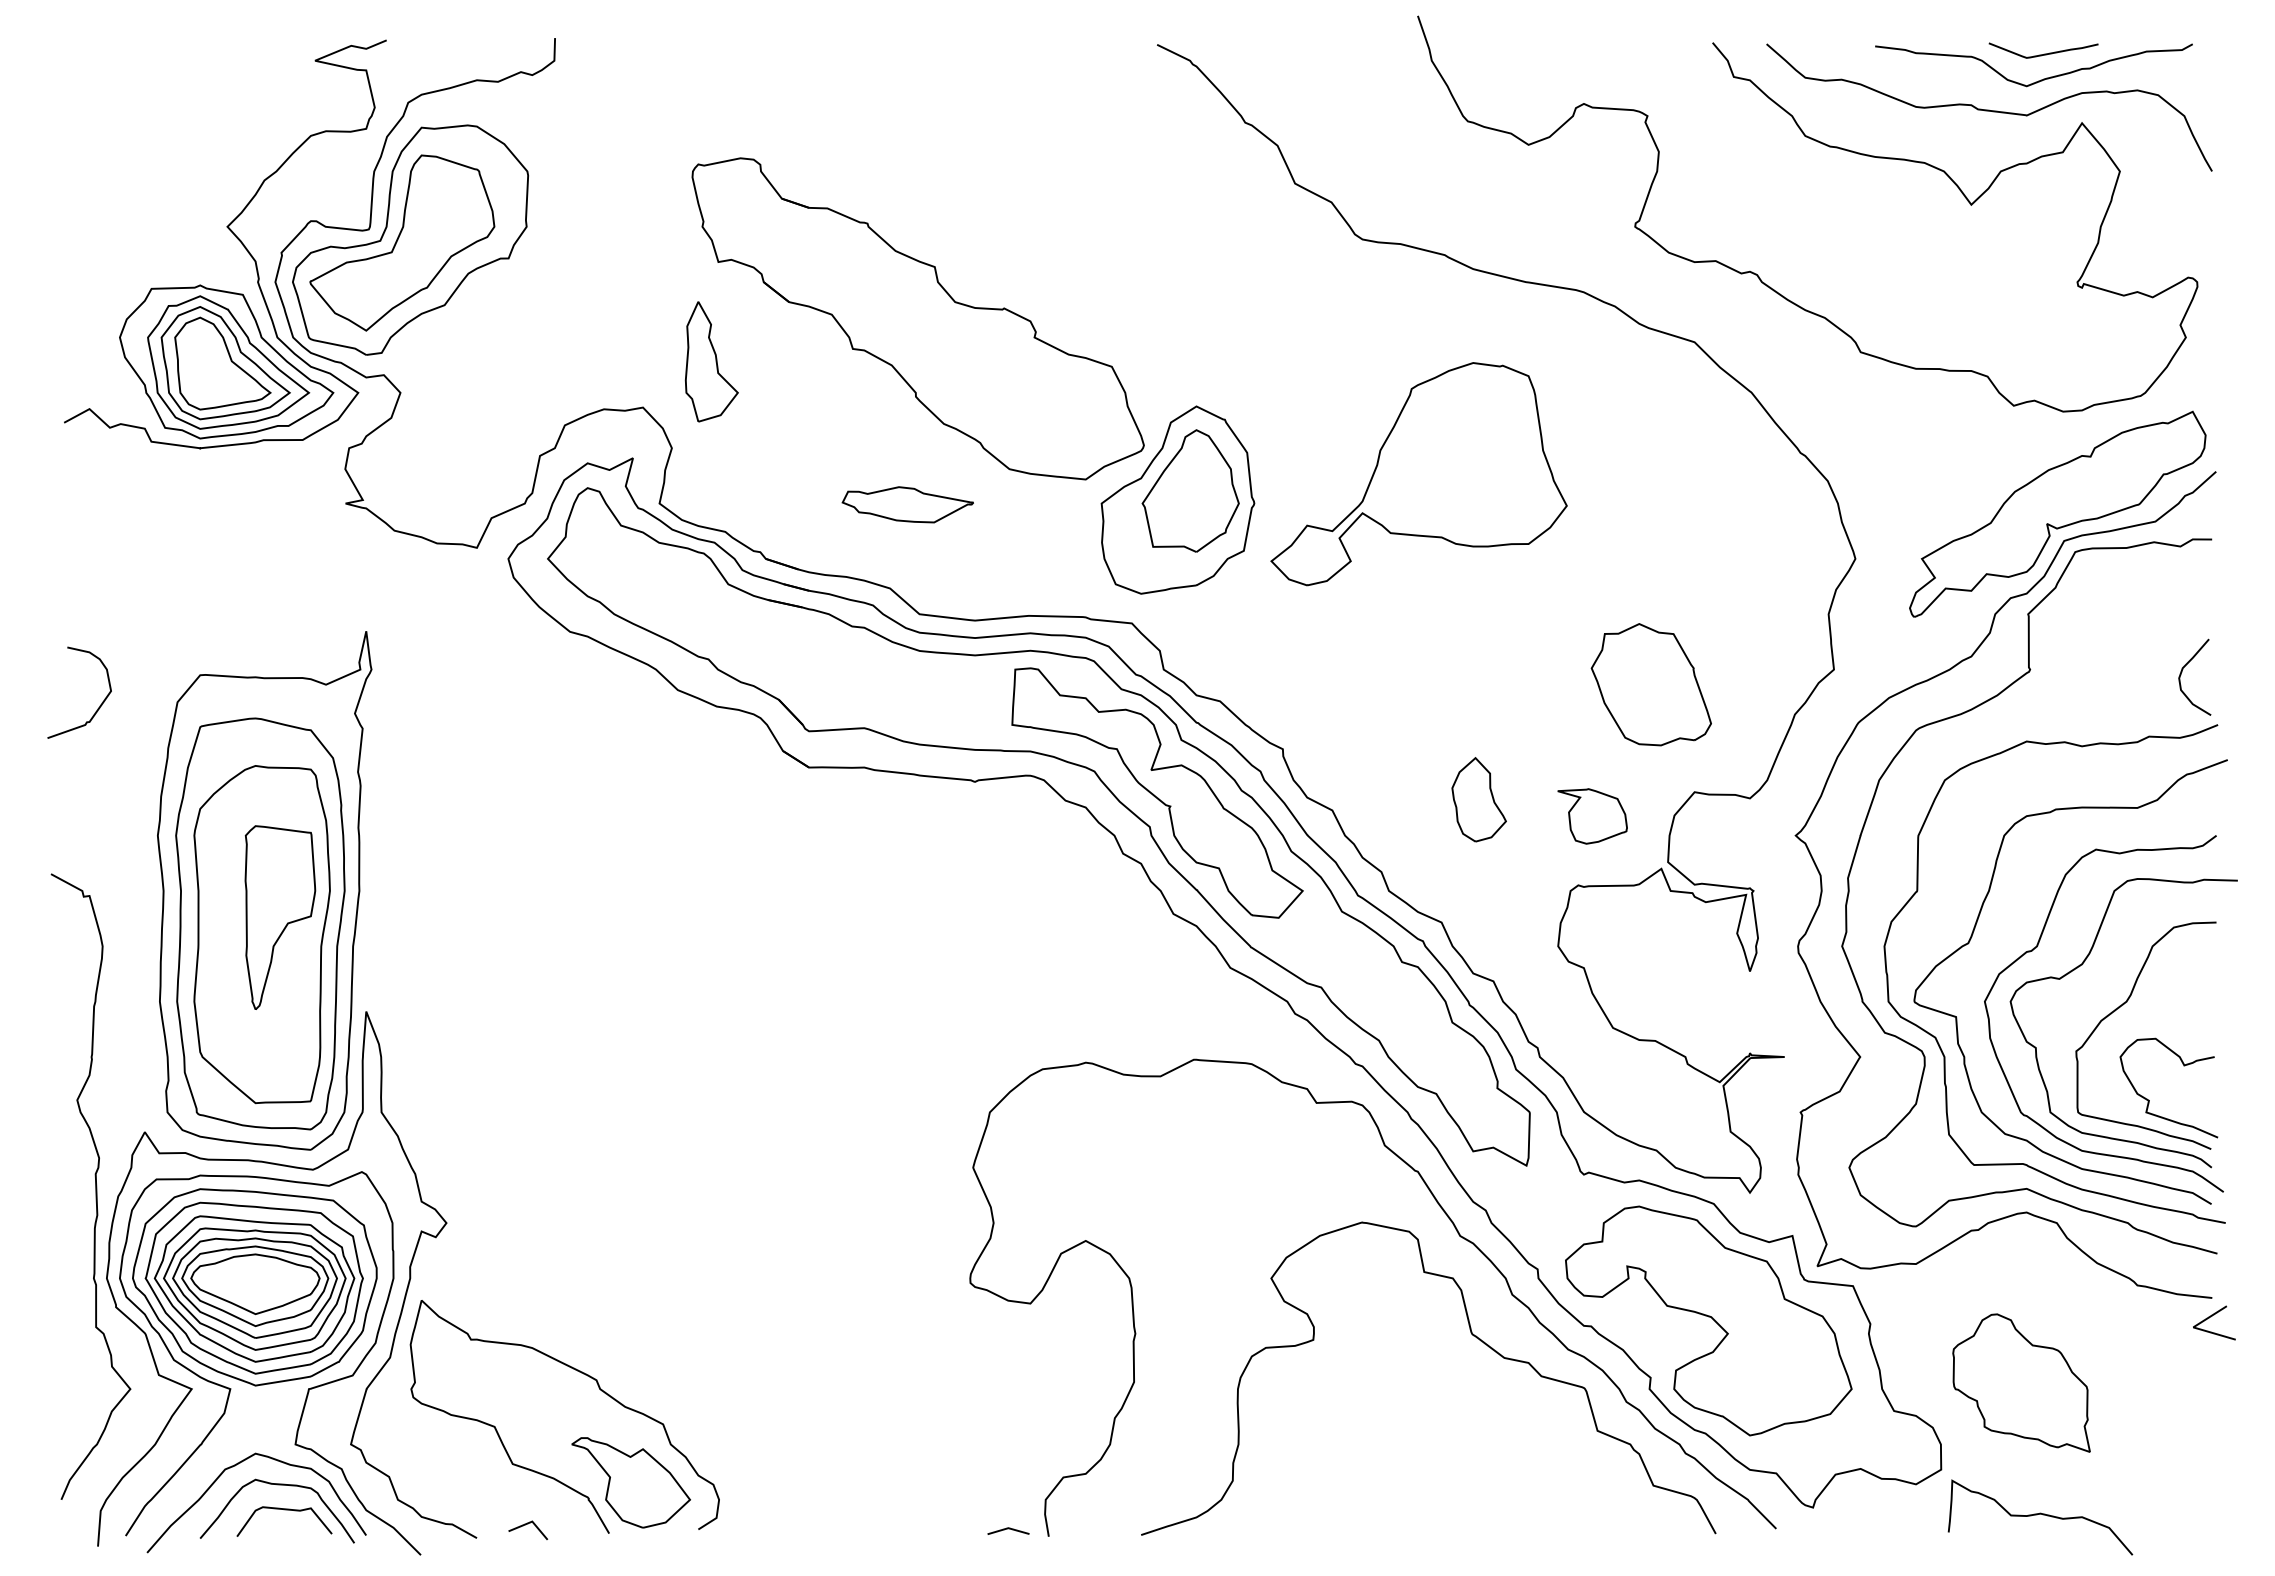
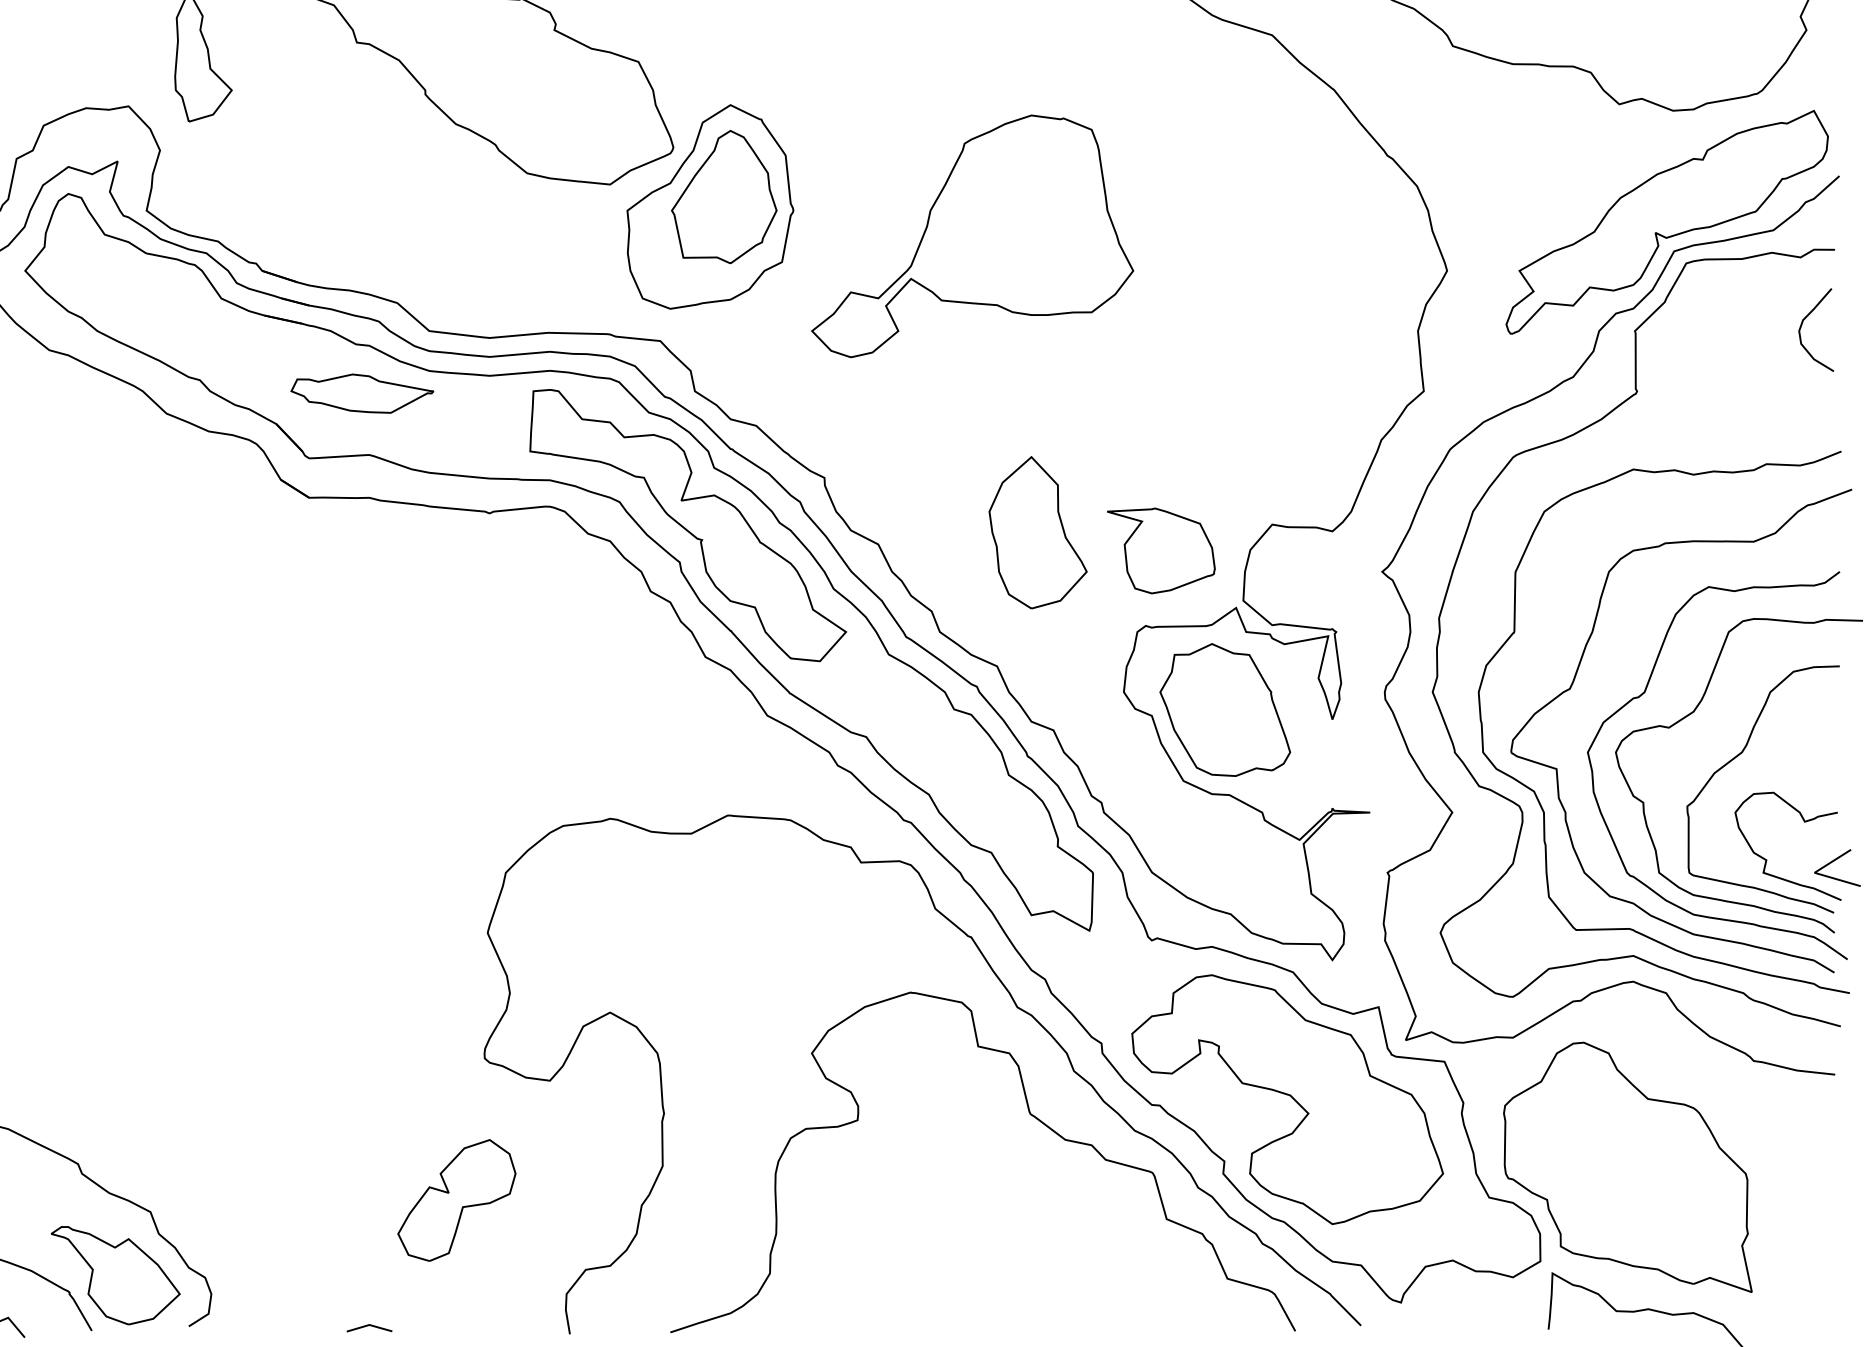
part: (1418, 474) -> (971, 236), moved
part: (907, 504) -> (361, 393), moved
curve: (2182, 672) -> (1802, 324), moved
part: (1650, 684) -> (1224, 709), moved
part: (1478, 799) -> (1037, 532), size x1.67
part: (1592, 816) -> (1161, 551), size x1.43
line: (2212, 1316) -> (1835, 860), moved
part: (2021, 1382) -> (1627, 1166), size x1.67
part: (944, 1413) -> (456, 1200), added
line: (1008, 1529) -> (369, 1326), moved

